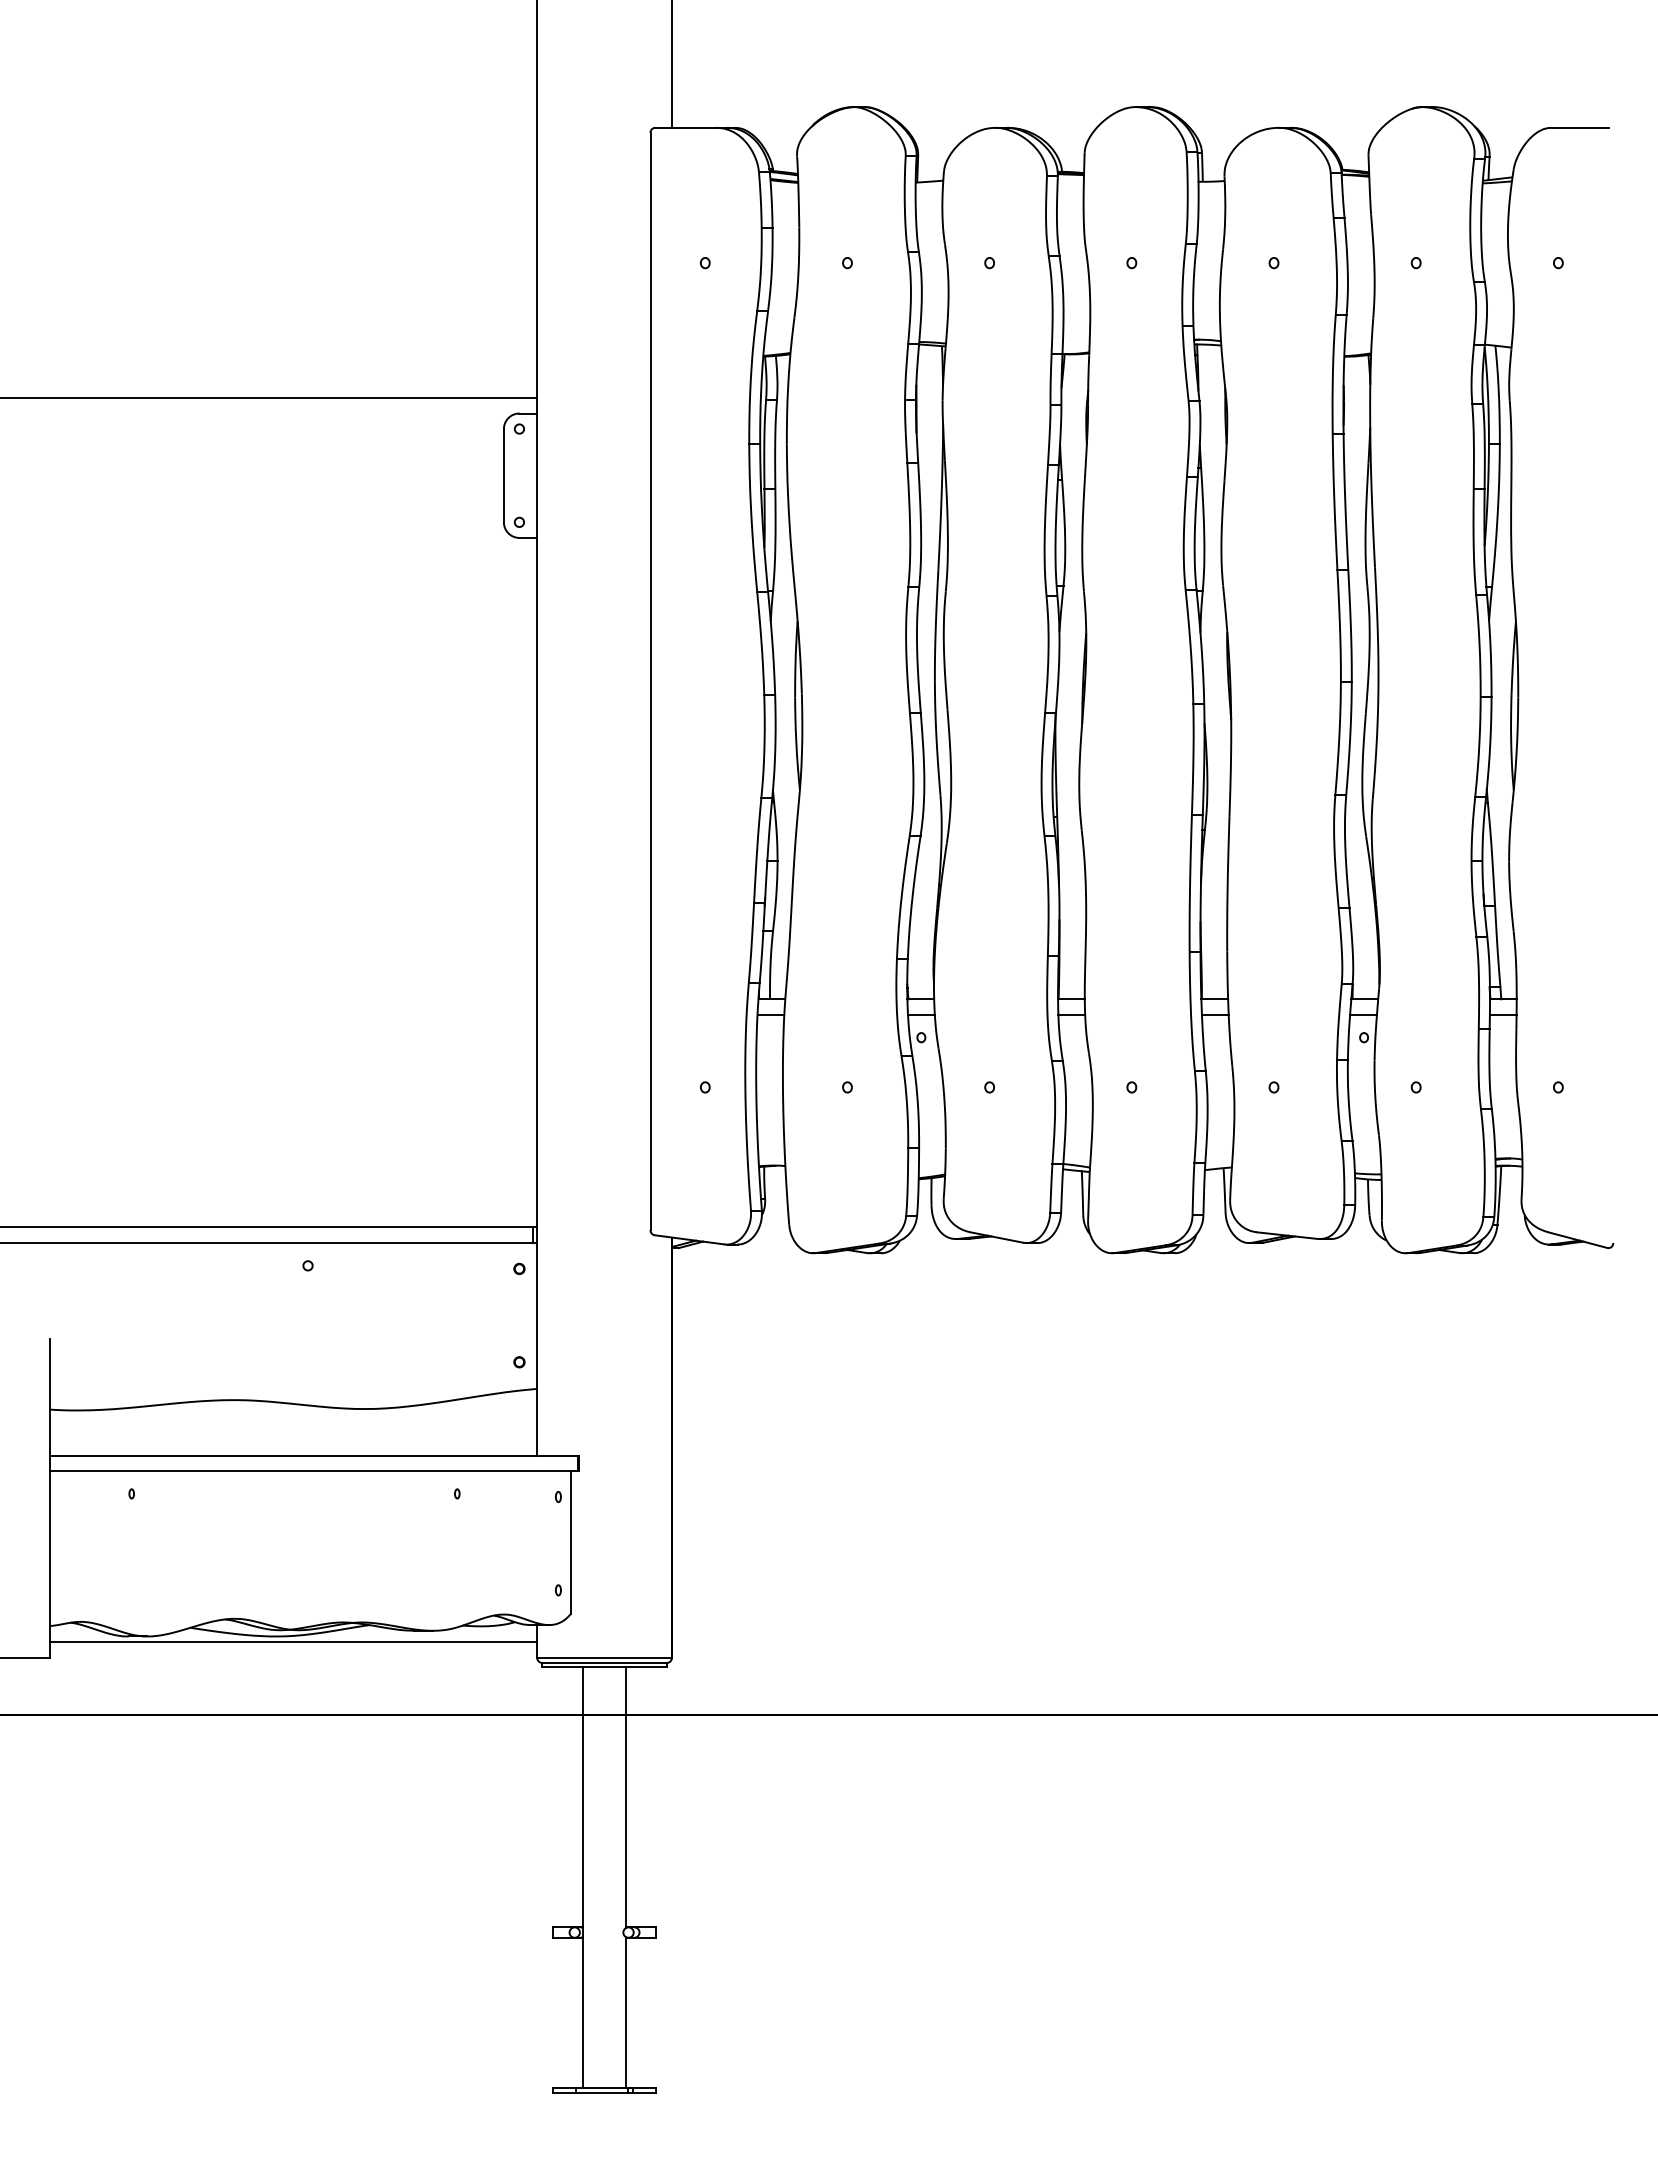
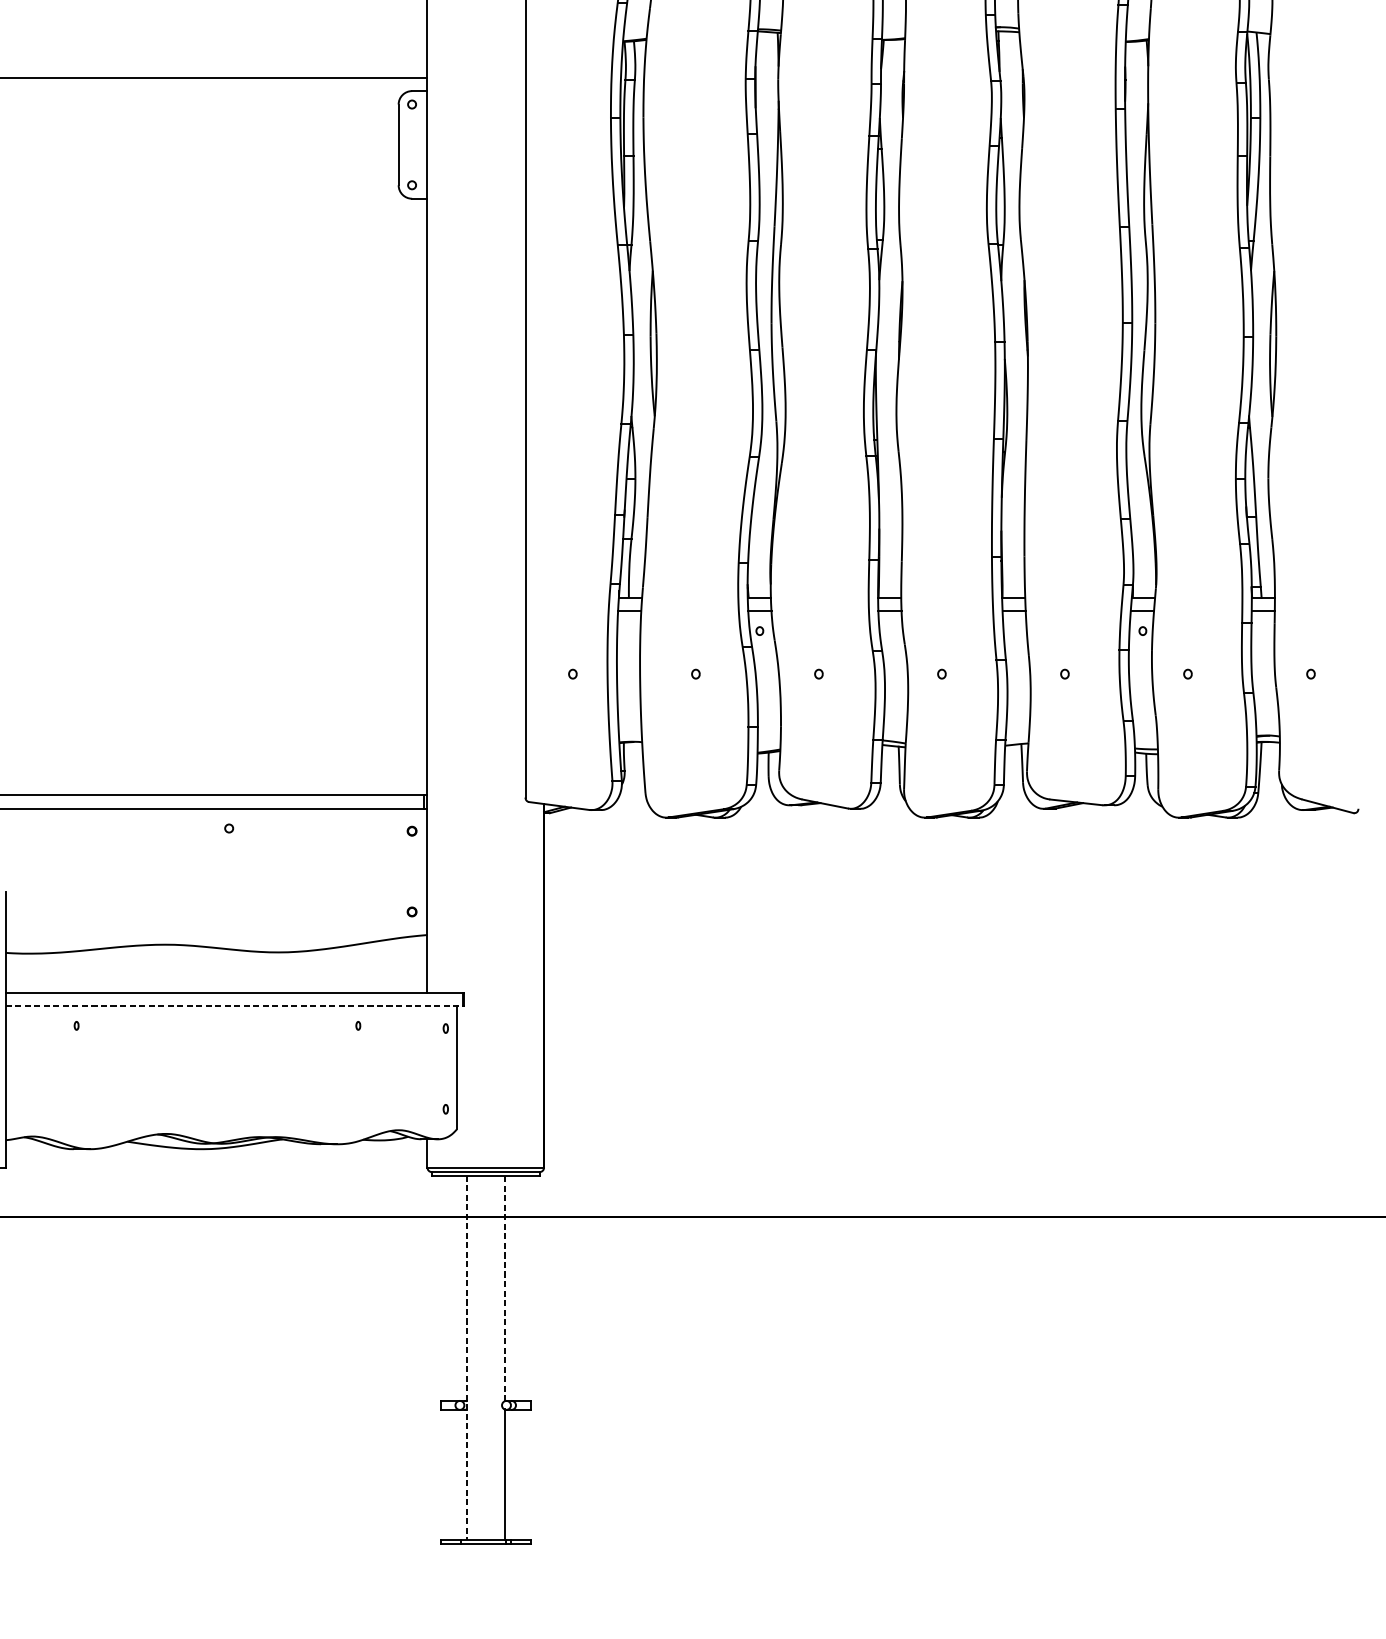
line: (314, 1471) -> (234, 1006), solid -> dashed
line: (293, 1642) -> (216, 1154), removed
line: (626, 1796) -> (504, 1287), solid -> dashed
line: (582, 1878) -> (466, 1358), solid -> dashed

